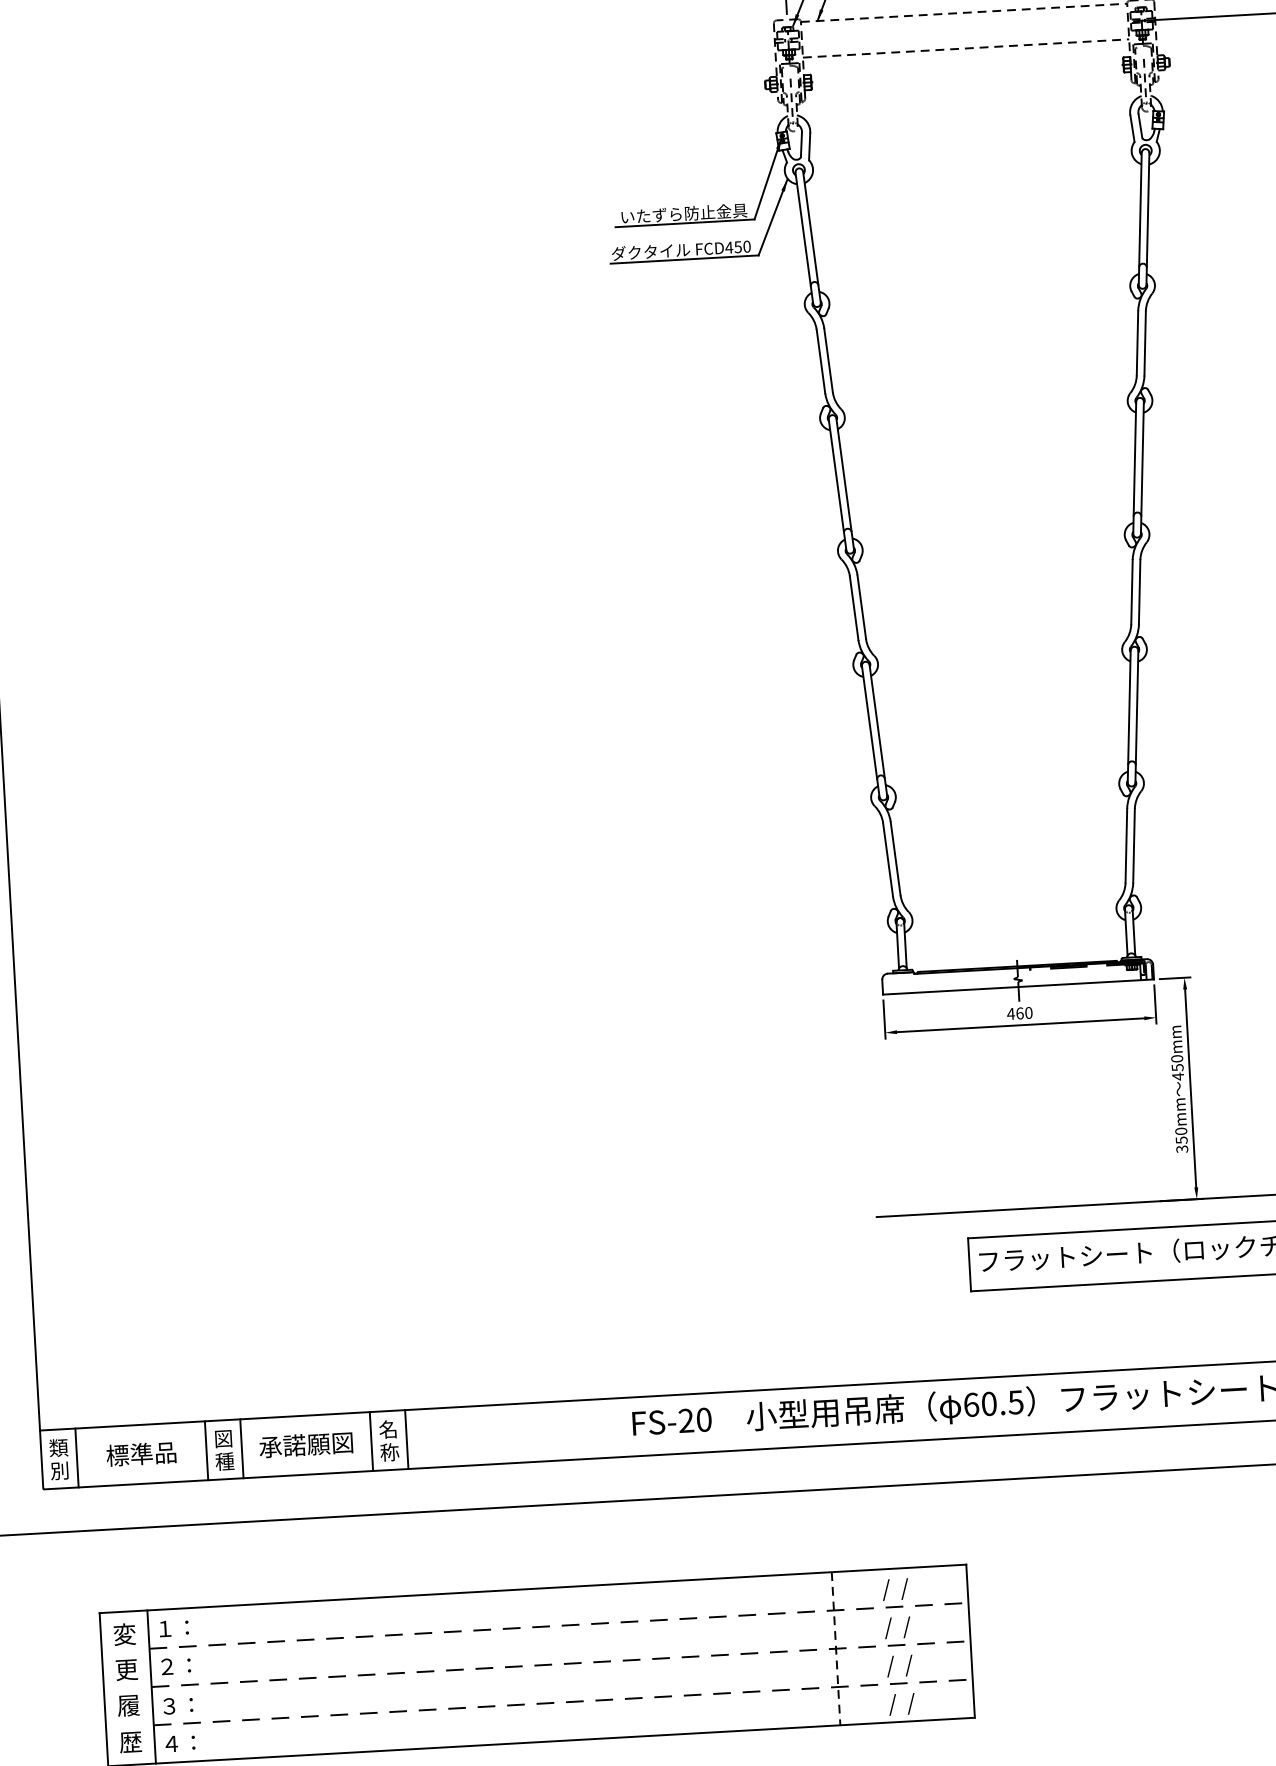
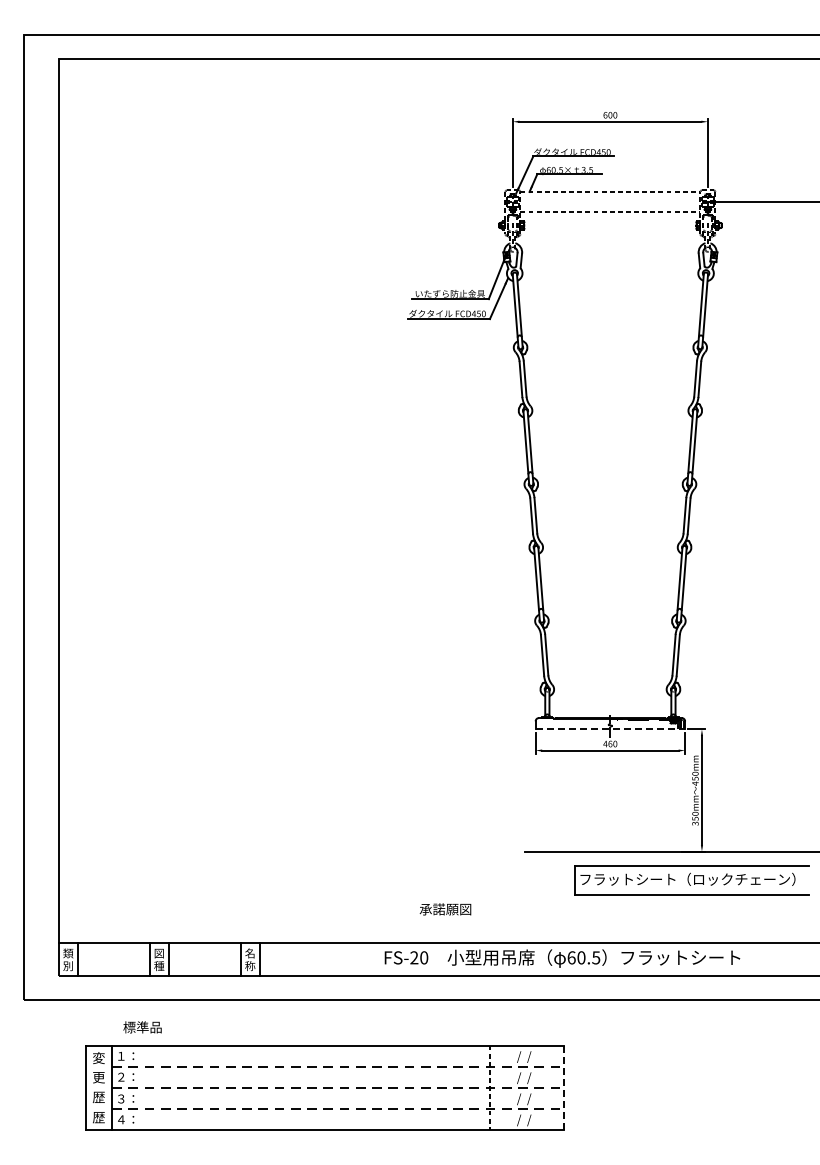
line: (1018, 987) -> (610, 729), solid -> dashed
text: (306, 1445) -> (445, 909), moved
text: (141, 1454) -> (142, 1027), moved
line: (969, 1642) -> (563, 1088), solid -> dashed
text: (129, 1705) -> (99, 1097), 履 -> 歴

